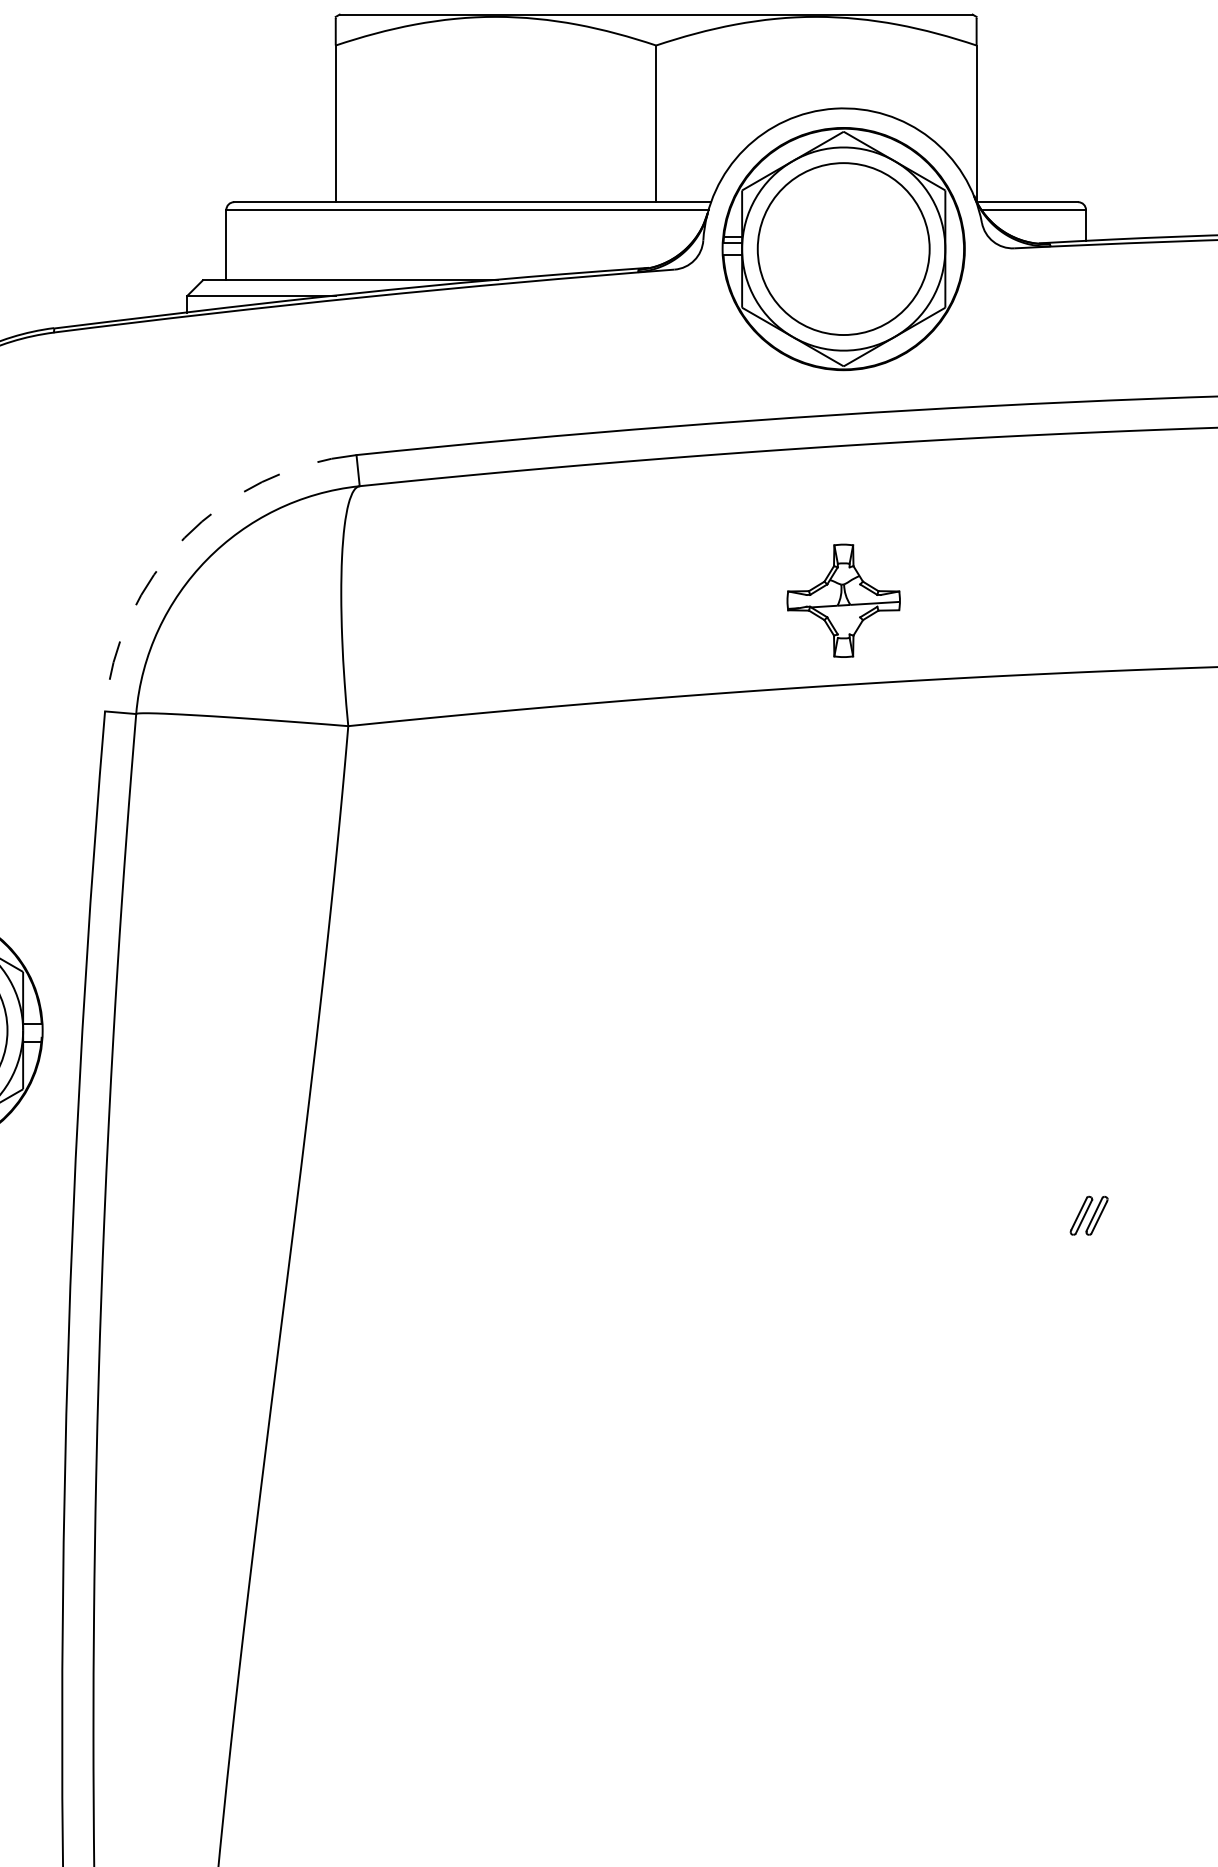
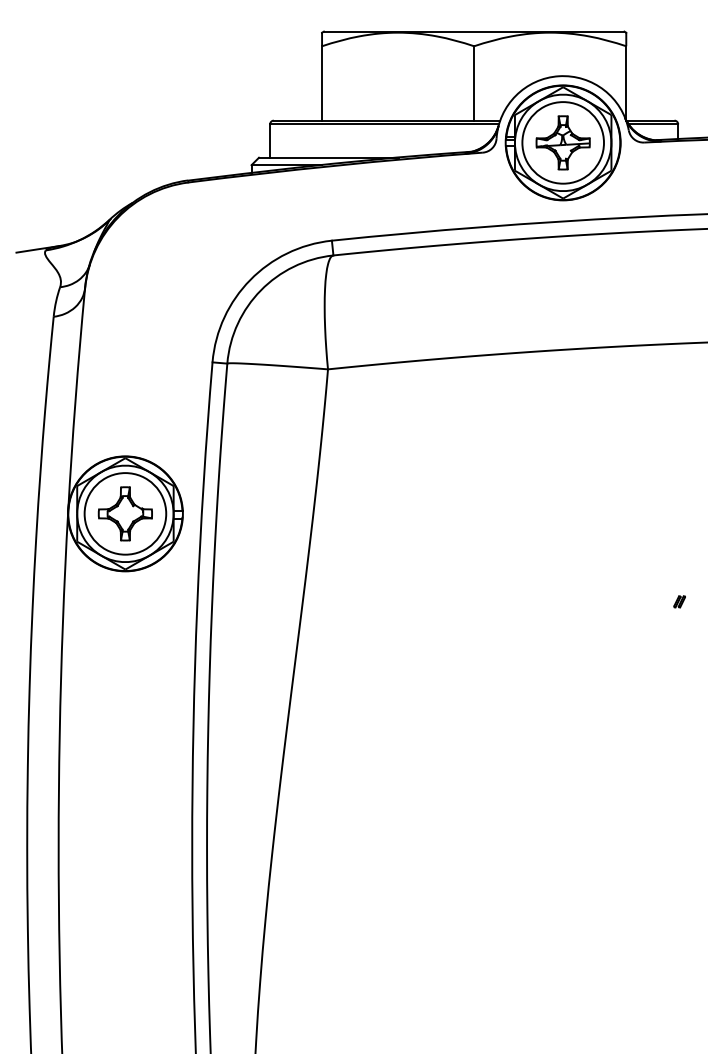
arc: (185, 538) -> (250, 280), dashed -> solid
part: (842, 600) -> (562, 142), moved
part: (1088, 1215) -> (679, 601), size x0.62

